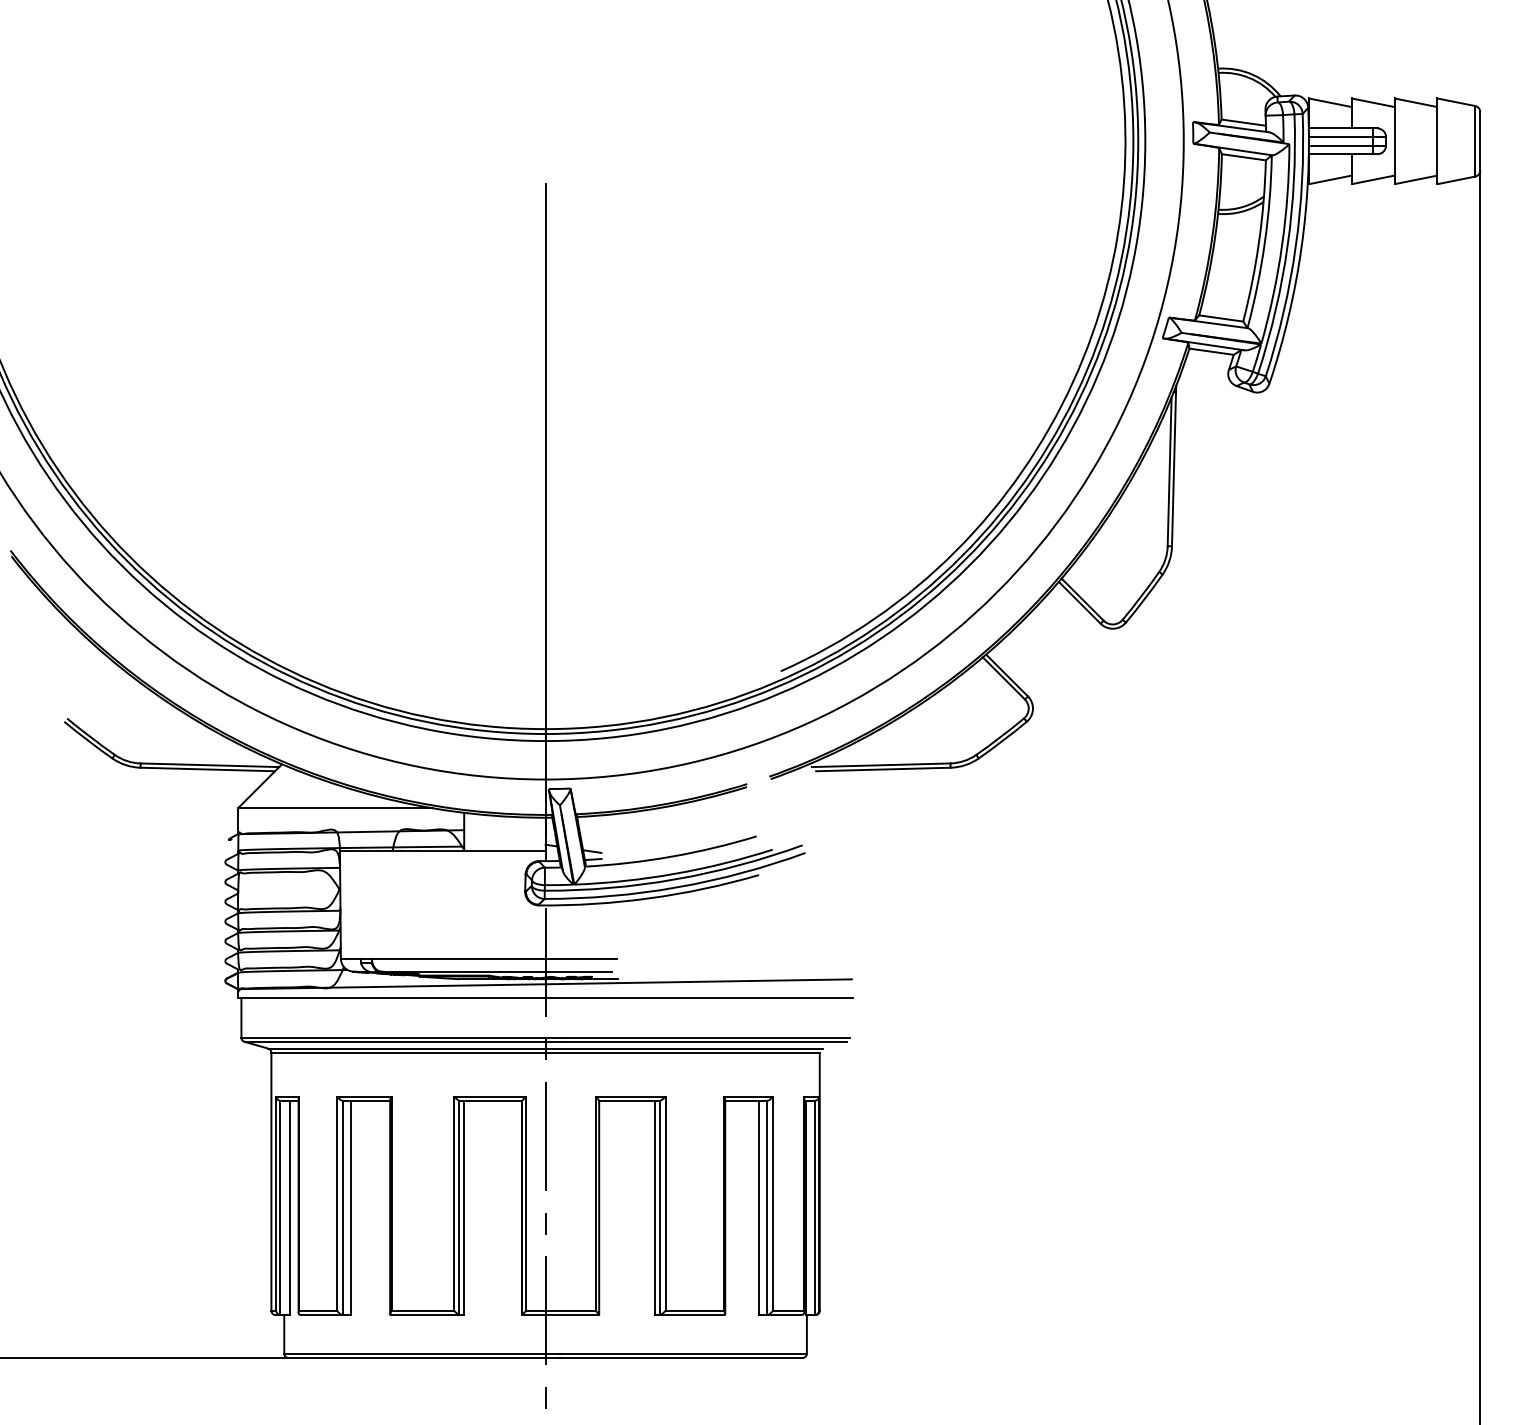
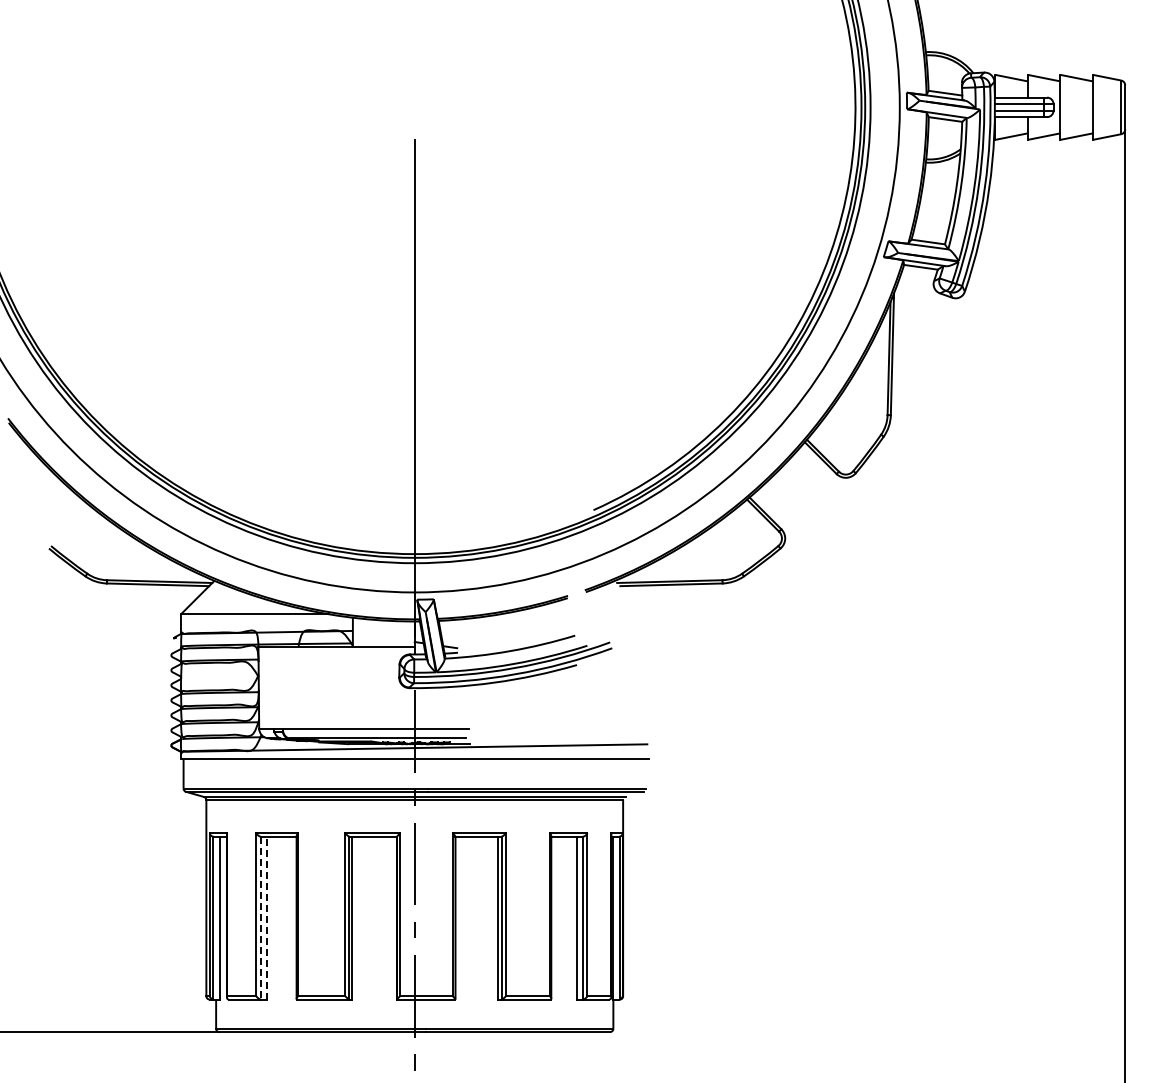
line: (350, 1207) -> (266, 917), solid -> dashed
line: (342, 1208) -> (260, 918), solid -> dashed

